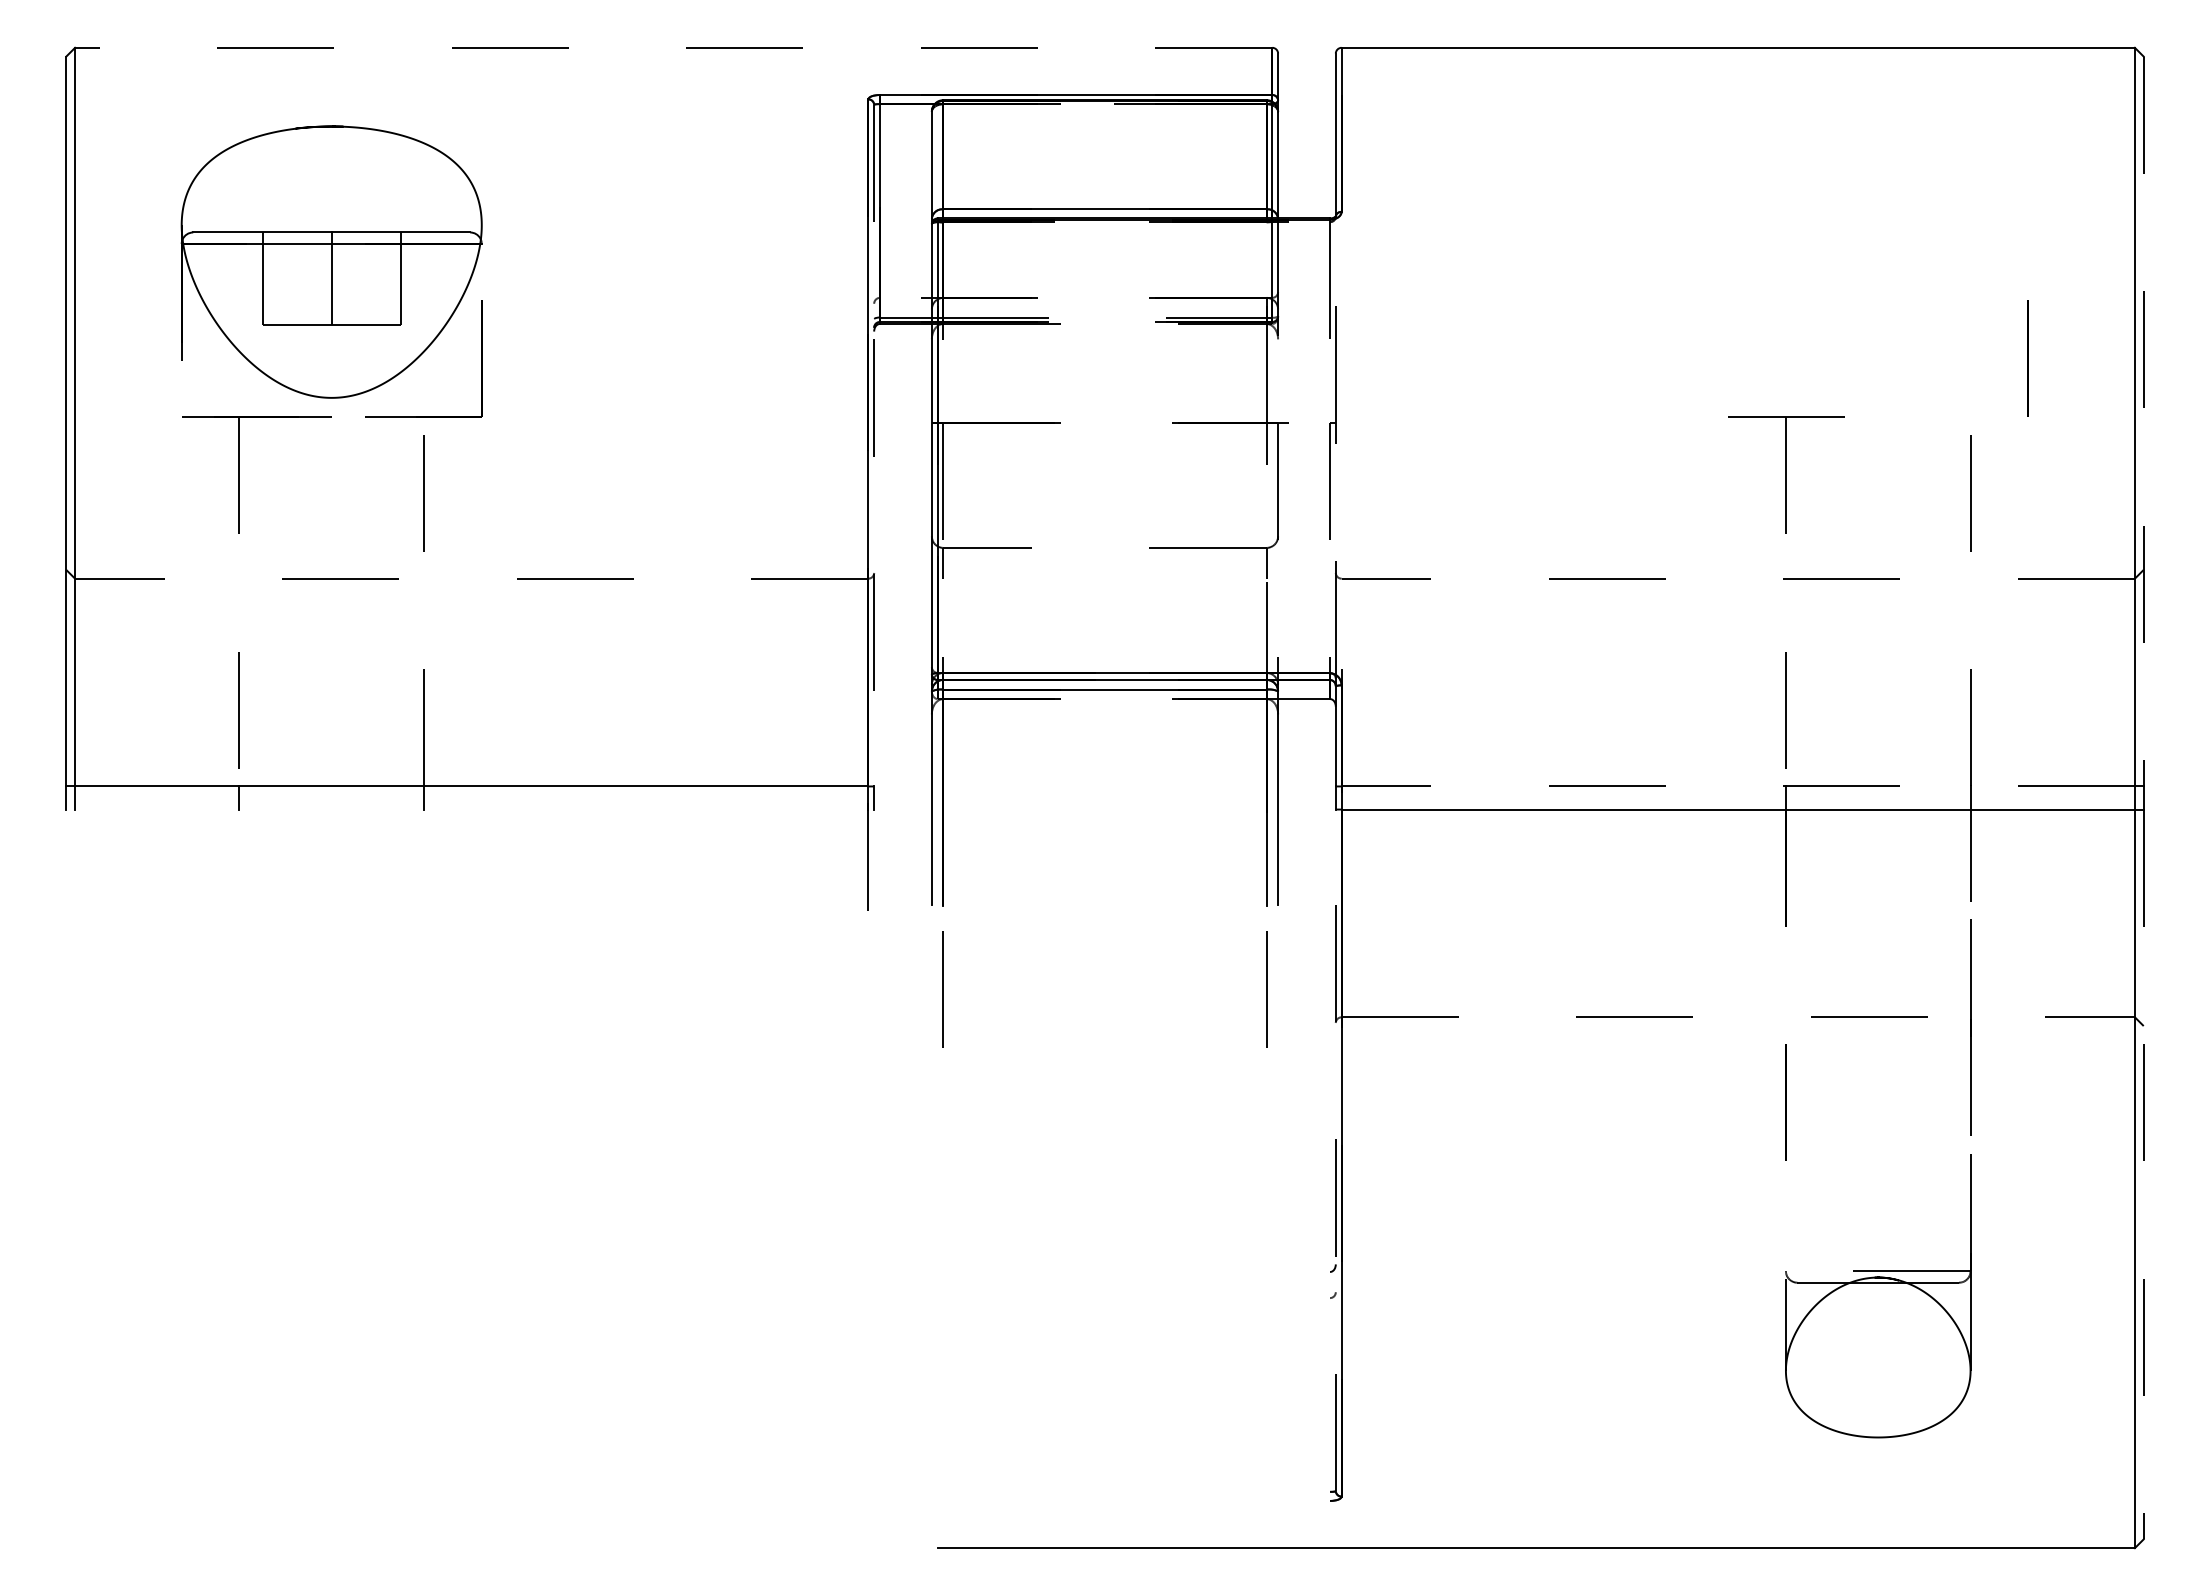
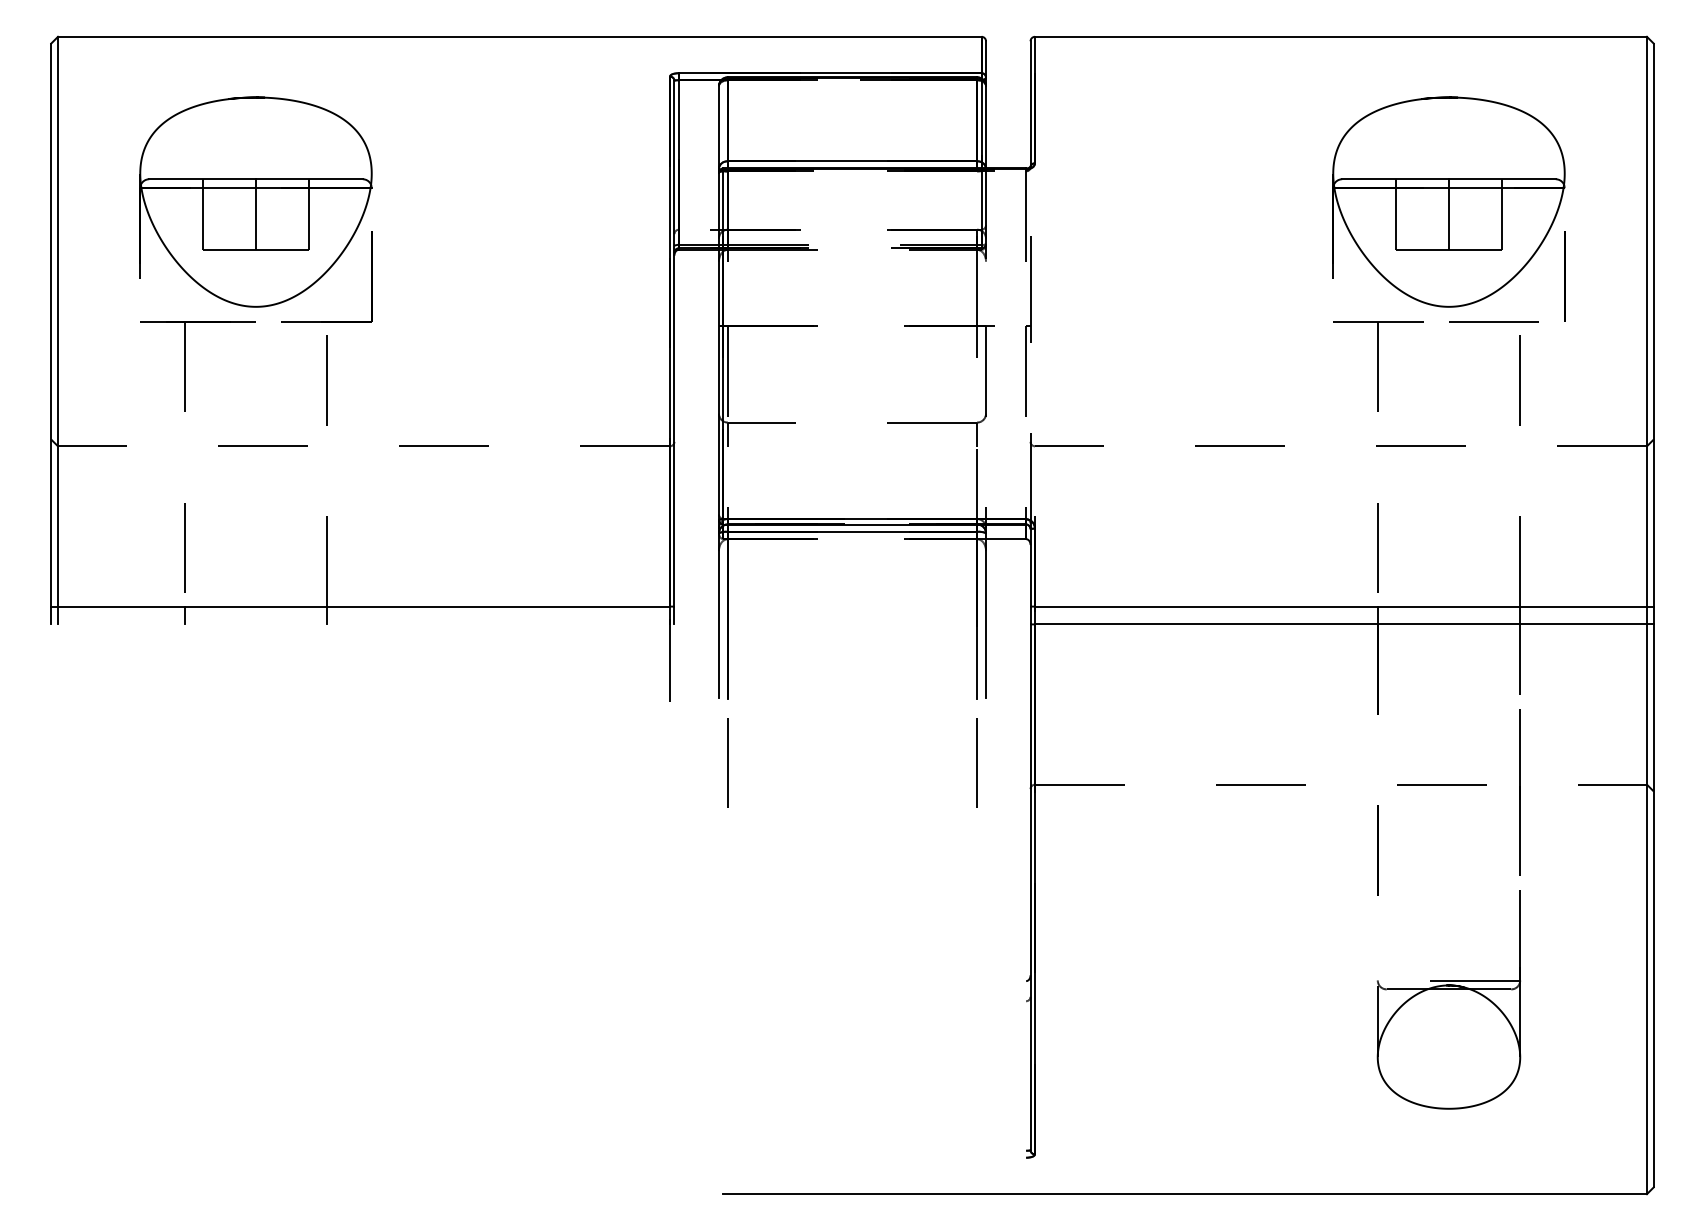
line: (673, 47) -> (519, 36), dashed -> solid
part: (1878, 261) -> (1449, 201), added
line: (1936, 416) -> (1493, 321), added
line: (2143, 421) -> (1653, 325), dashed -> solid
line: (874, 445) -> (674, 343), dashed -> solid
line: (1738, 786) -> (1341, 606), dashed -> solid
line: (1335, 1150) -> (1030, 887), dashed -> solid
line: (2143, 1174) -> (1653, 905), dashed -> solid

